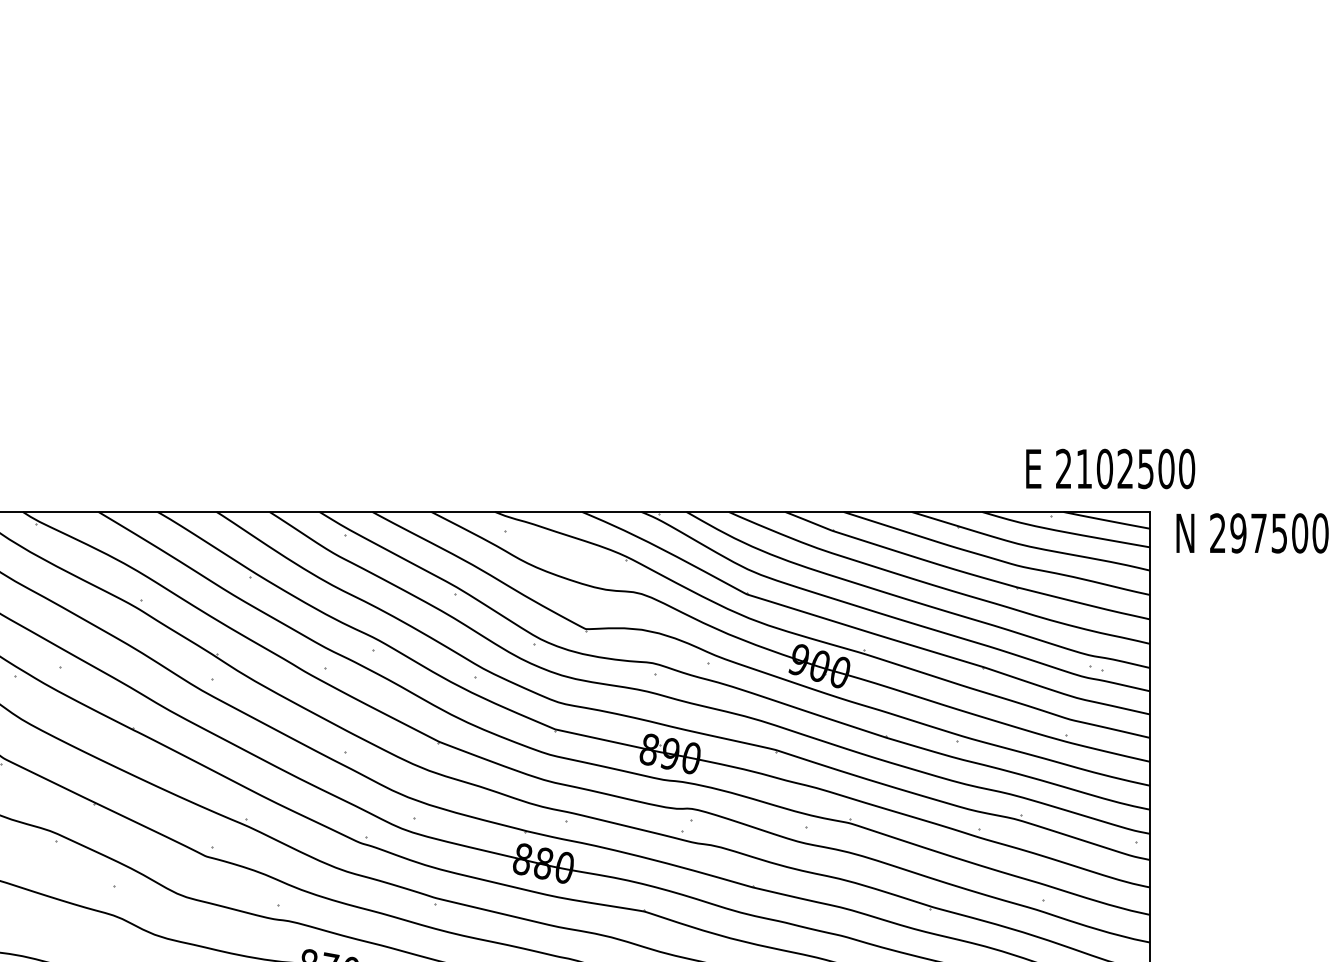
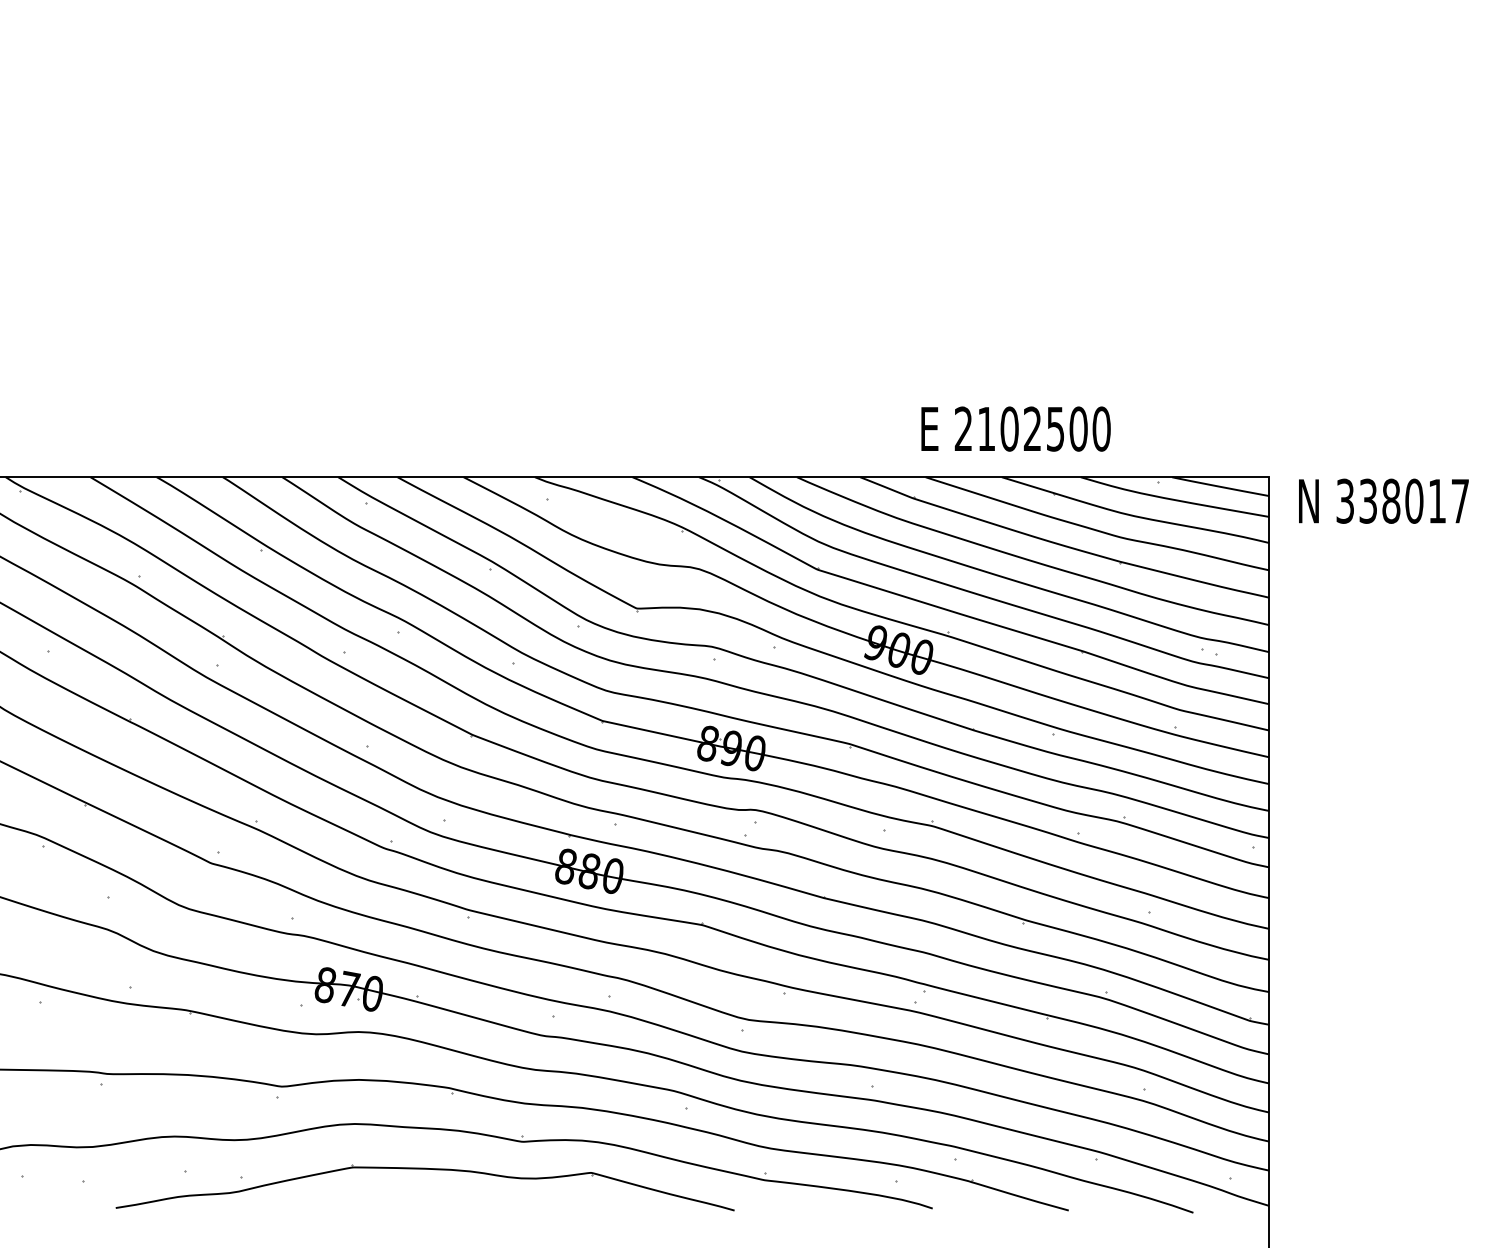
text: (1110, 468) -> (1015, 428), moved
text: (1268, 532) -> (1402, 500), 297500 -> 338017

